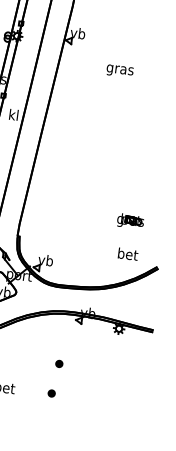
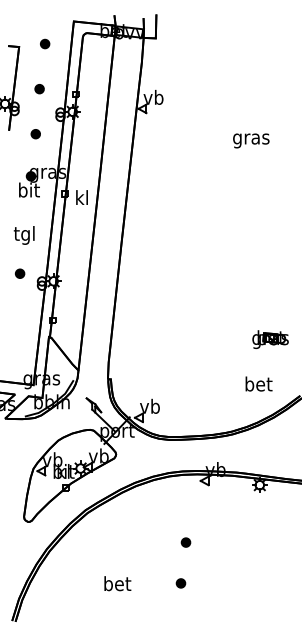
text: (120, 71) -> (251, 140), moved
text: (13, 114) -> (81, 197), moved
part: (130, 221) -> (270, 339), moved

